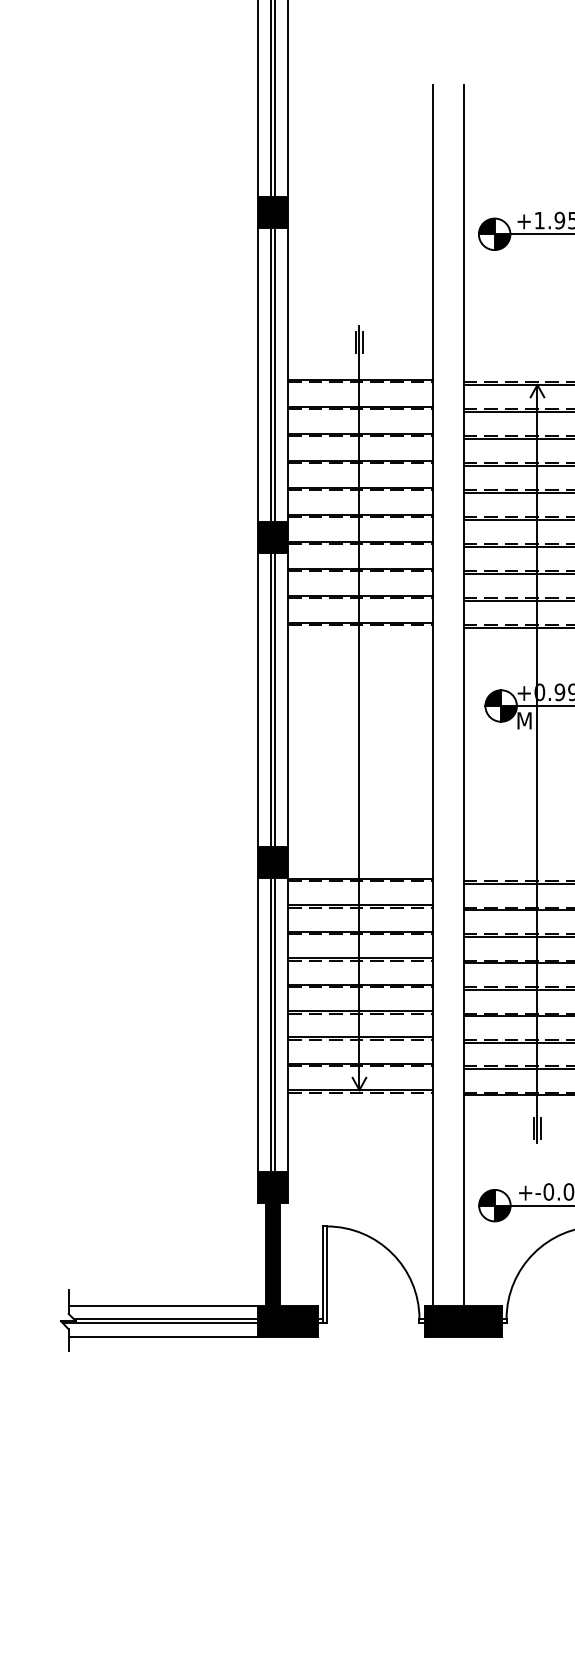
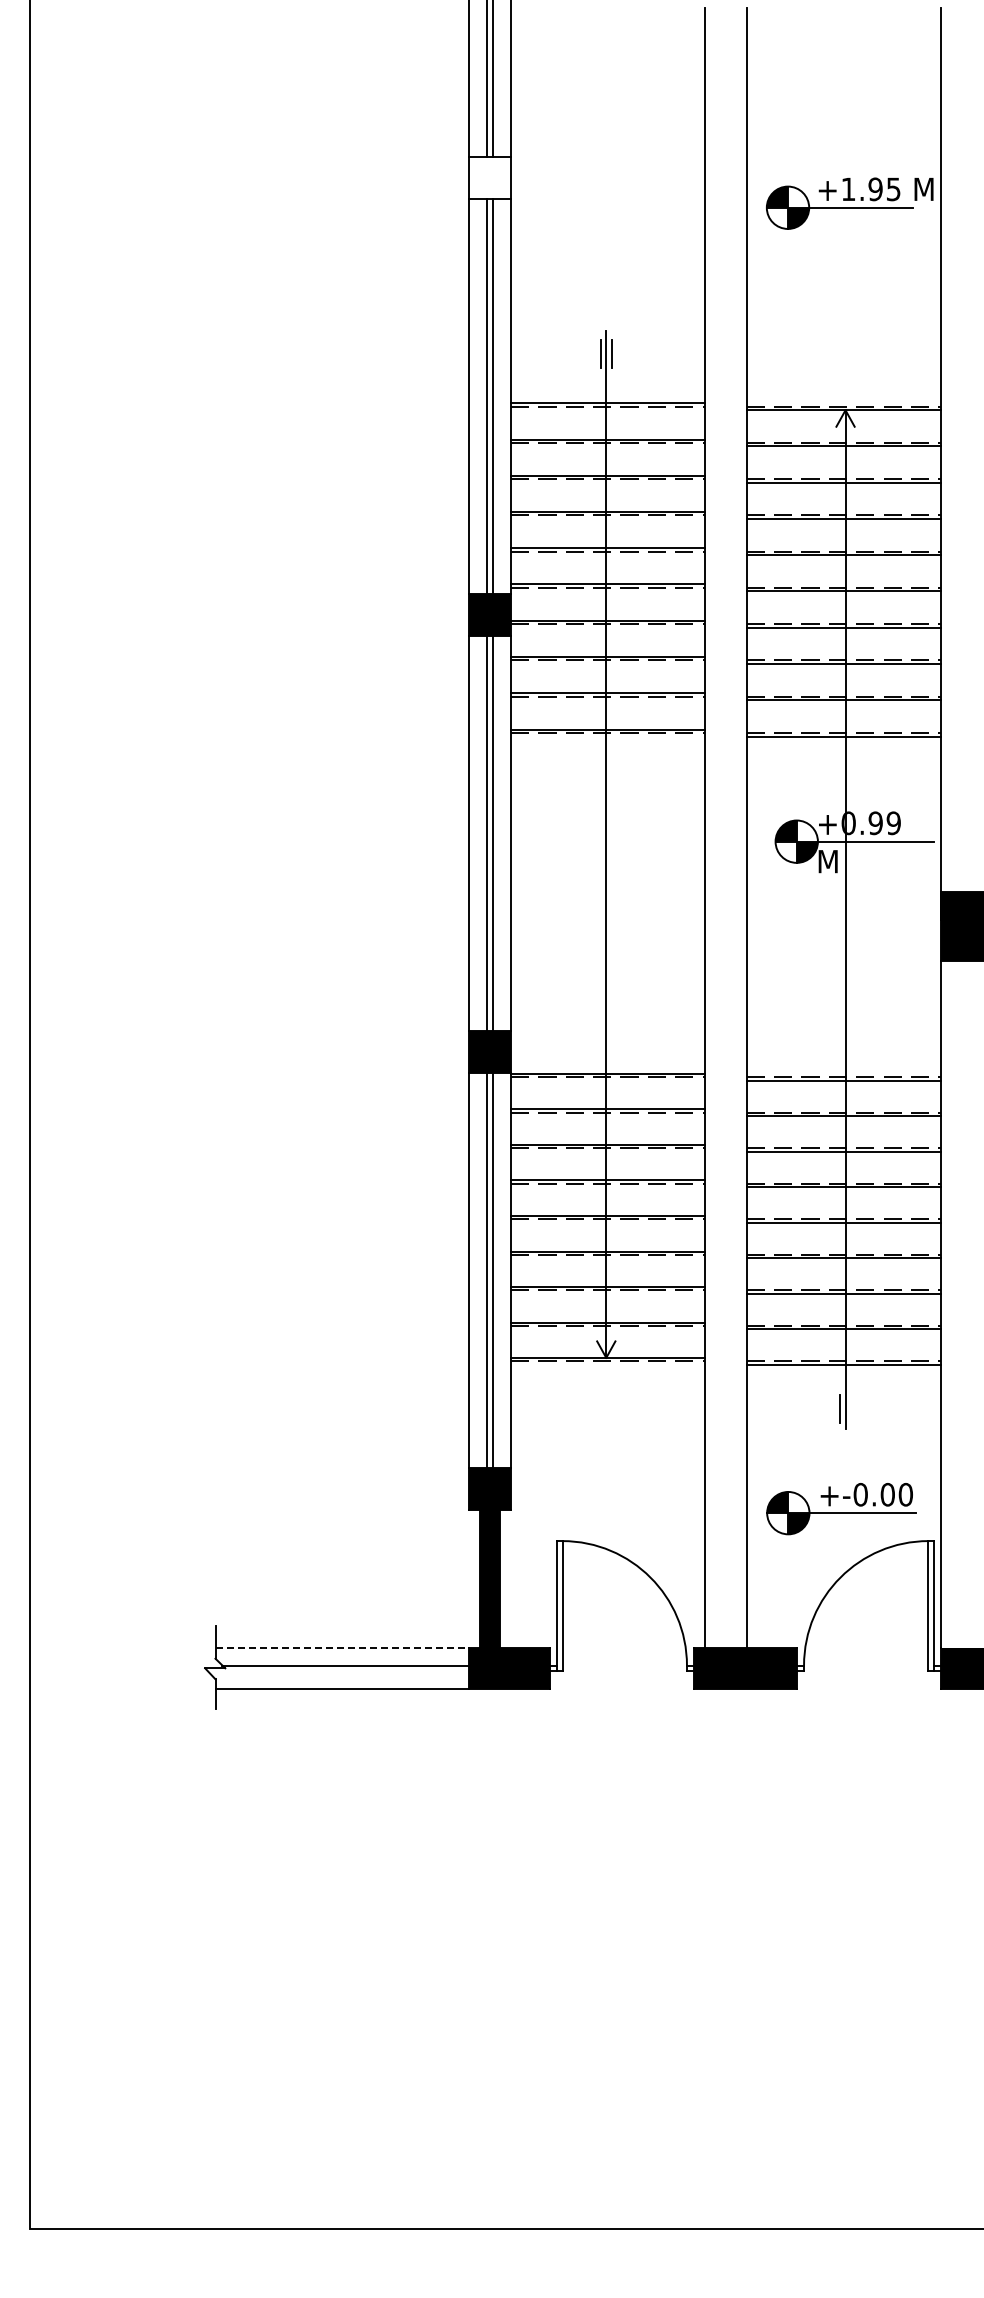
fill: (272, 211) -> (489, 177), removed
line: (541, 1128) -> (850, 1409), removed
line: (163, 1305) -> (342, 1647), solid -> dashed
line: (160, 1323) -> (338, 1671), removed

